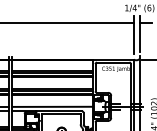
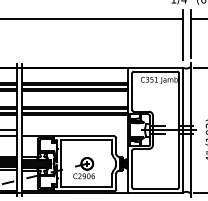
line: (52, 106) -> (74, 130), removed

